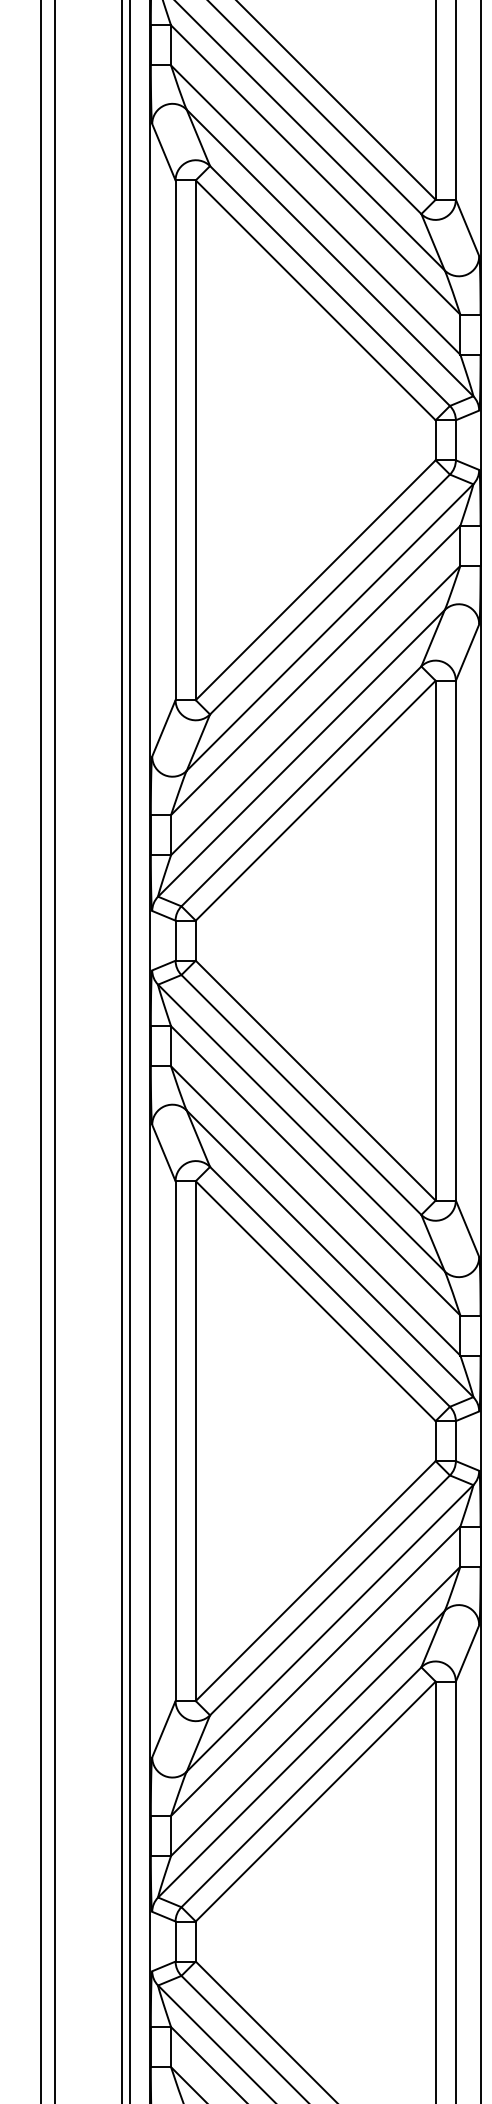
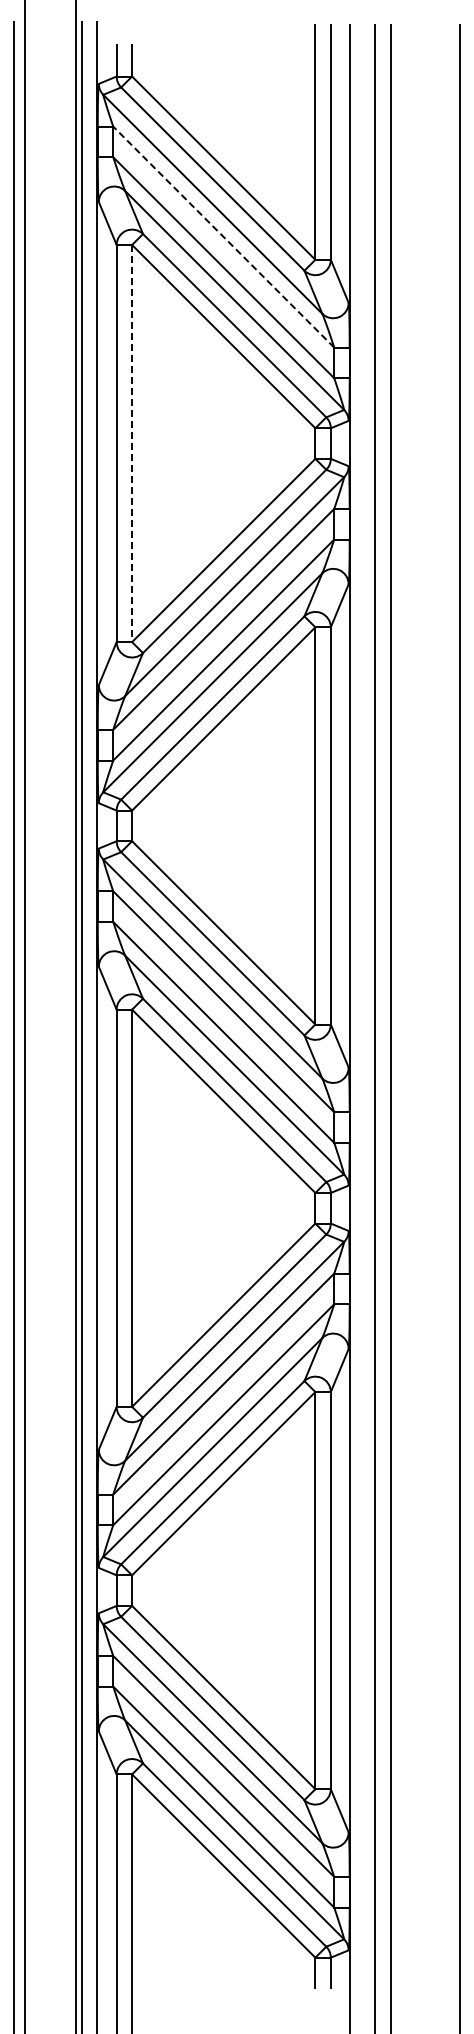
line: (315, 169) -> (223, 236), solid -> dashed
line: (196, 440) -> (132, 443), solid -> dashed

